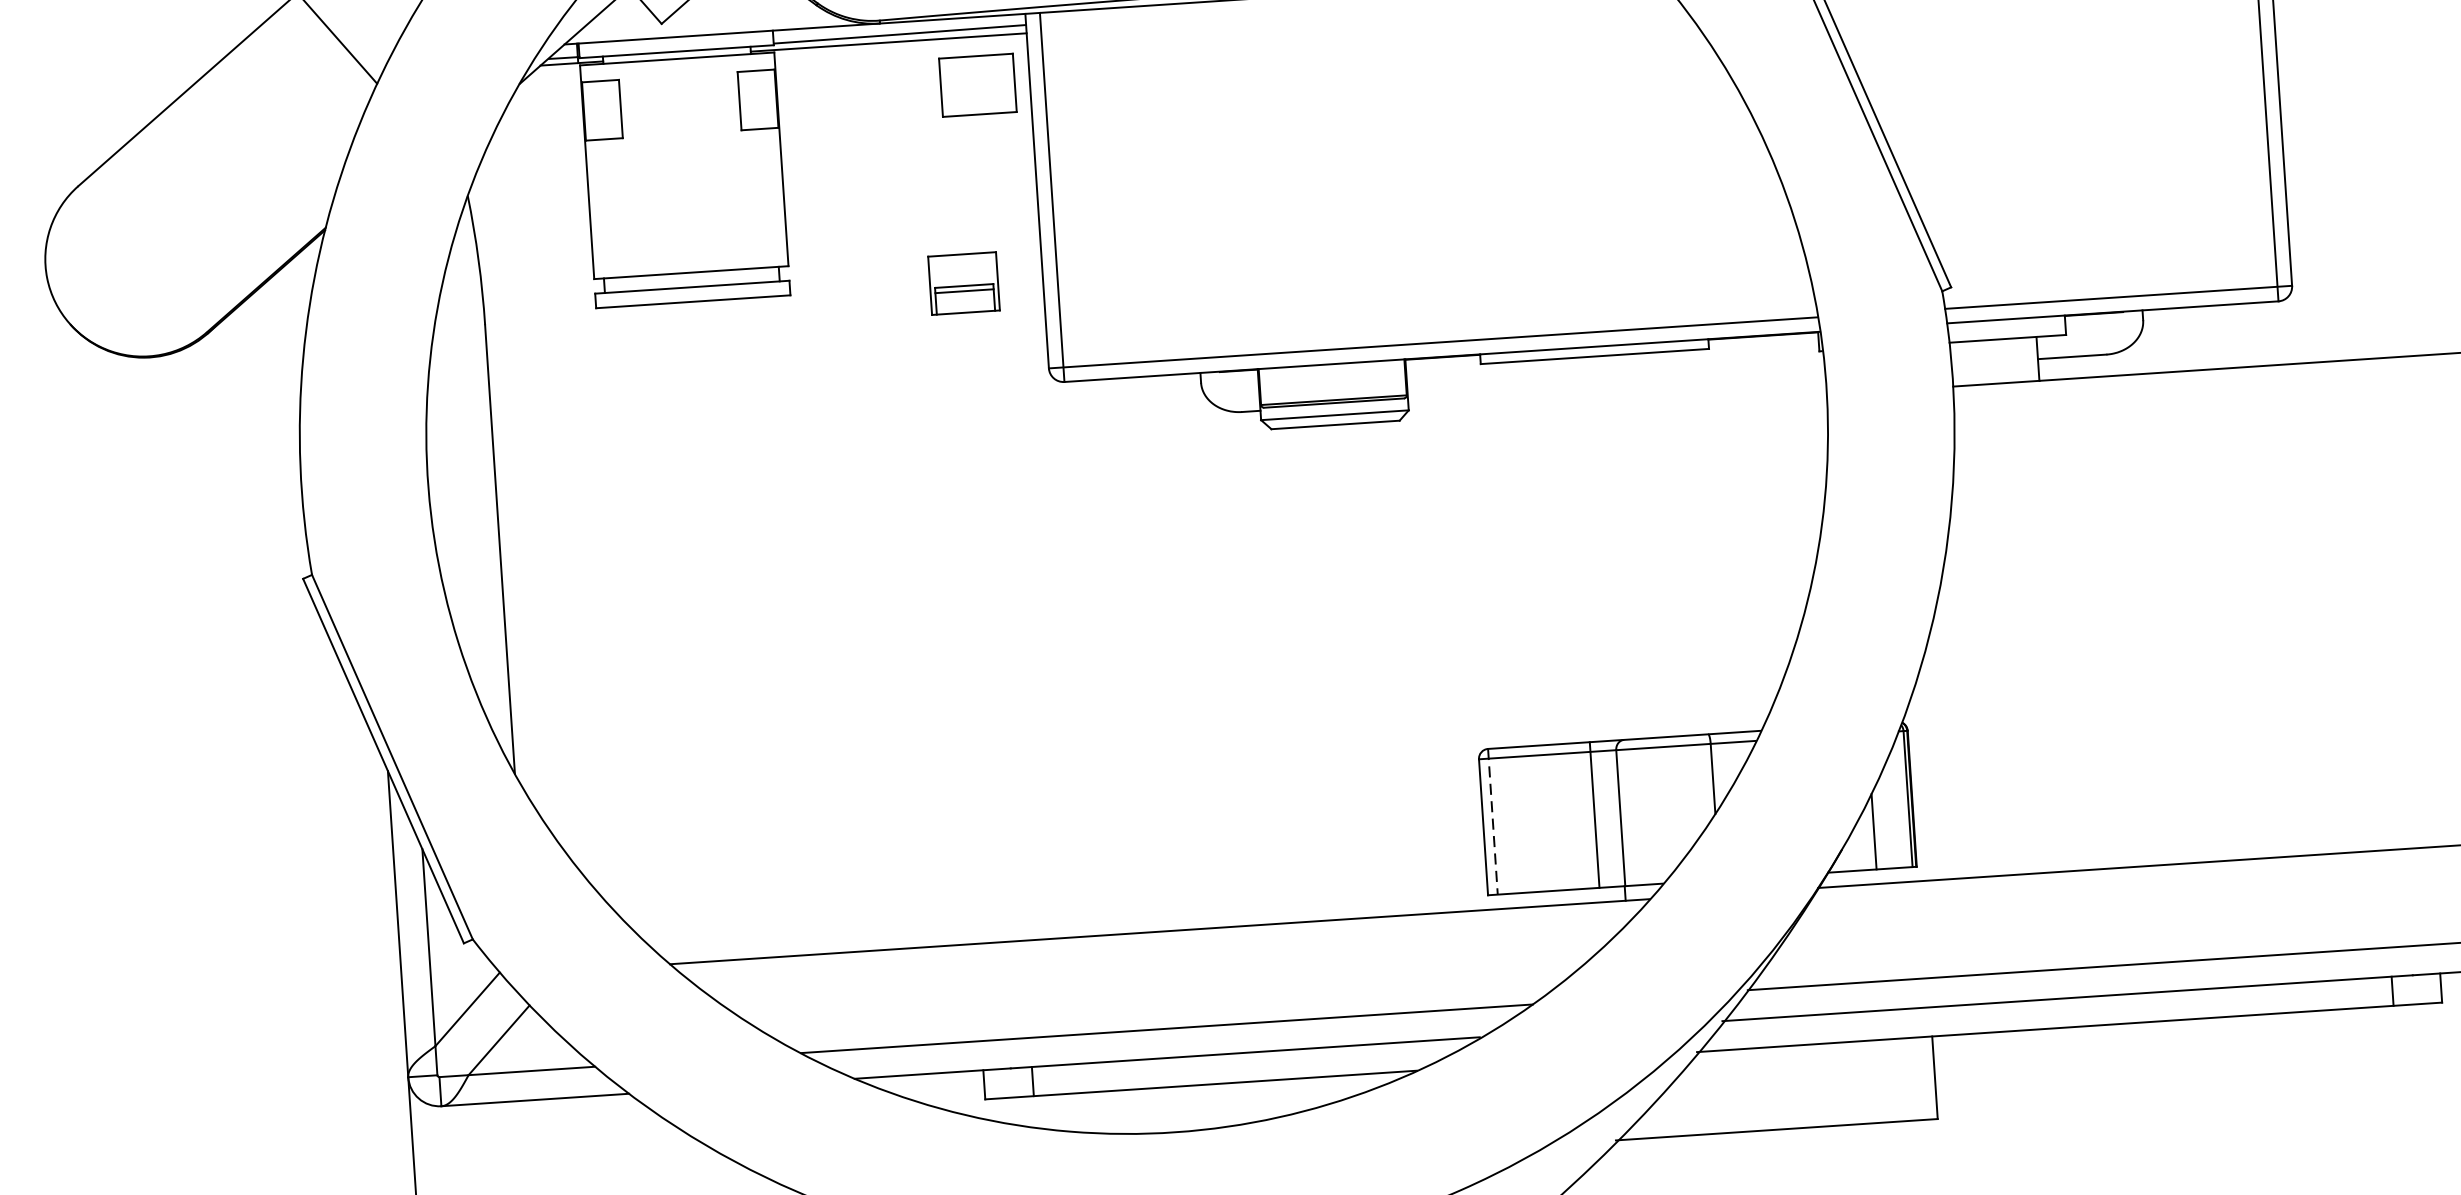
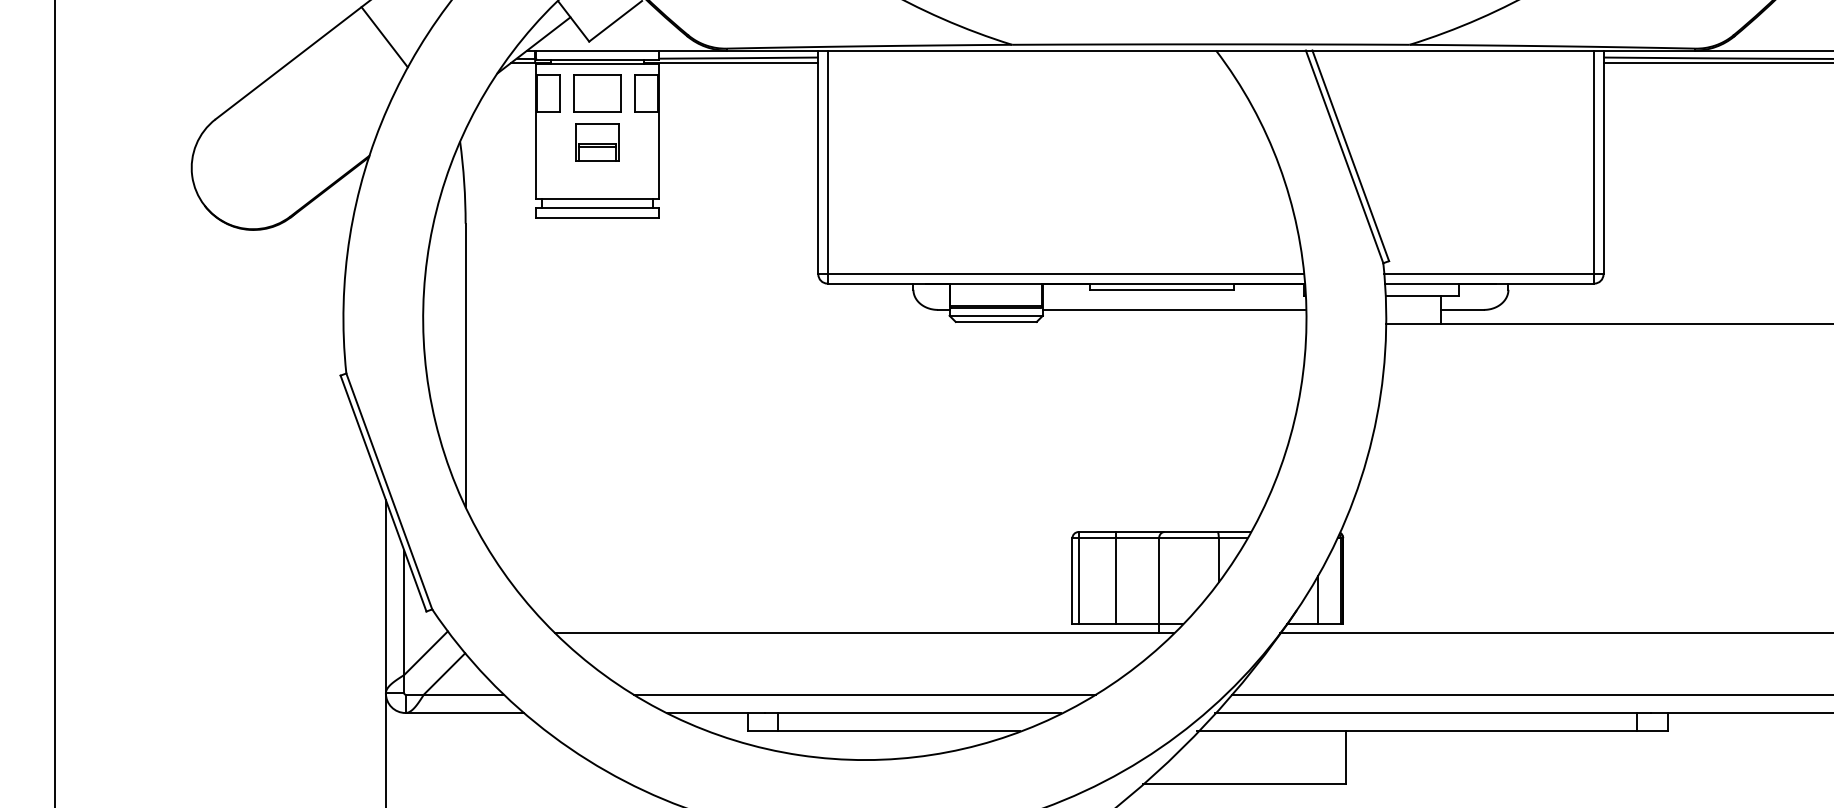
part: (977, 85) -> (597, 93), moved
part: (964, 283) -> (597, 142), moved
line: (1614, 386) -> (1173, 309), added
line: (1594, 815) -> (1115, 578), moved
line: (1492, 822) -> (1078, 578), dashed -> solid

